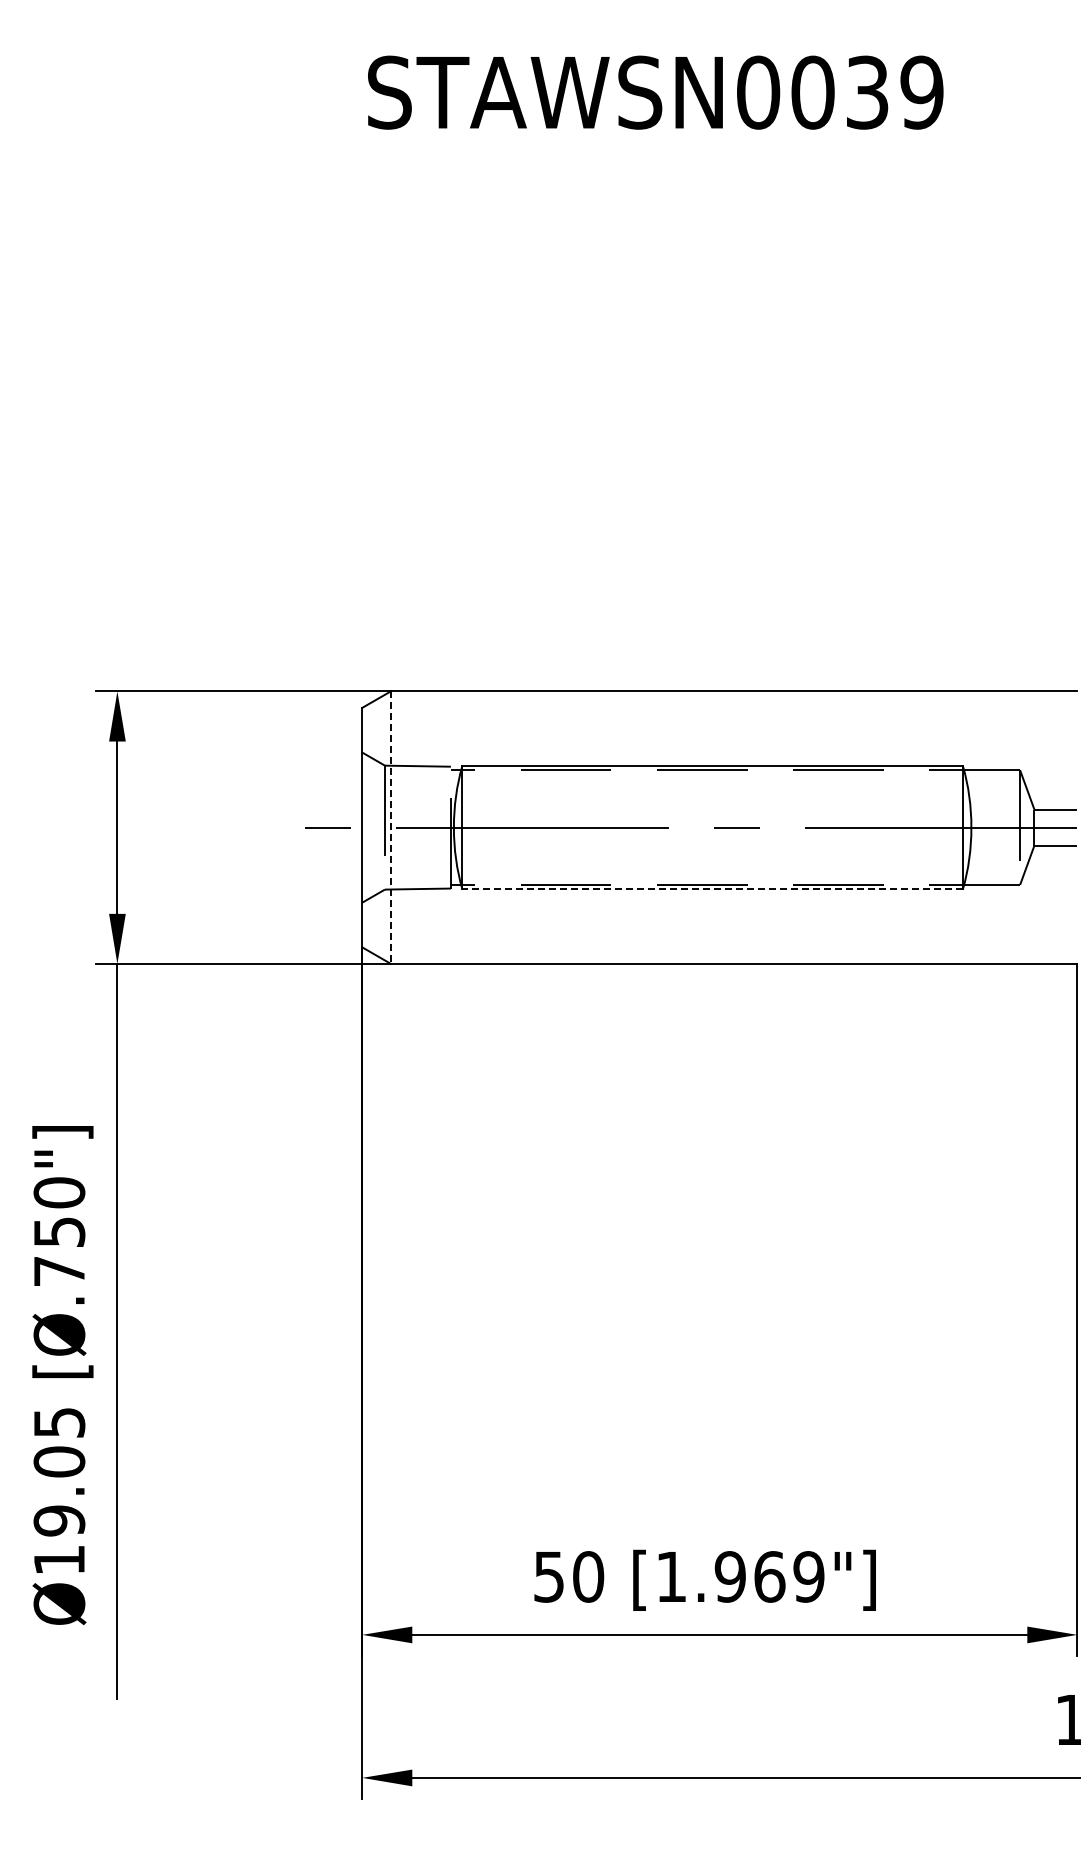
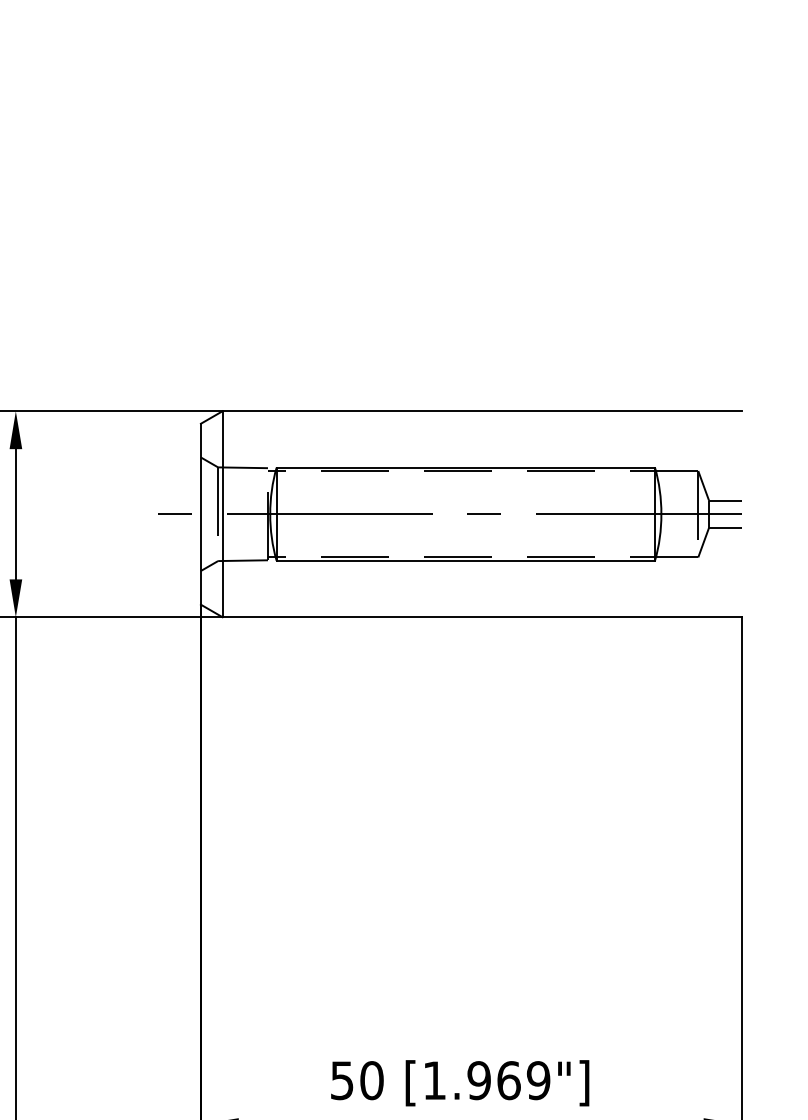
line: (390, 828) -> (222, 514), dashed -> solid
line: (712, 889) -> (465, 561), dashed -> solid

